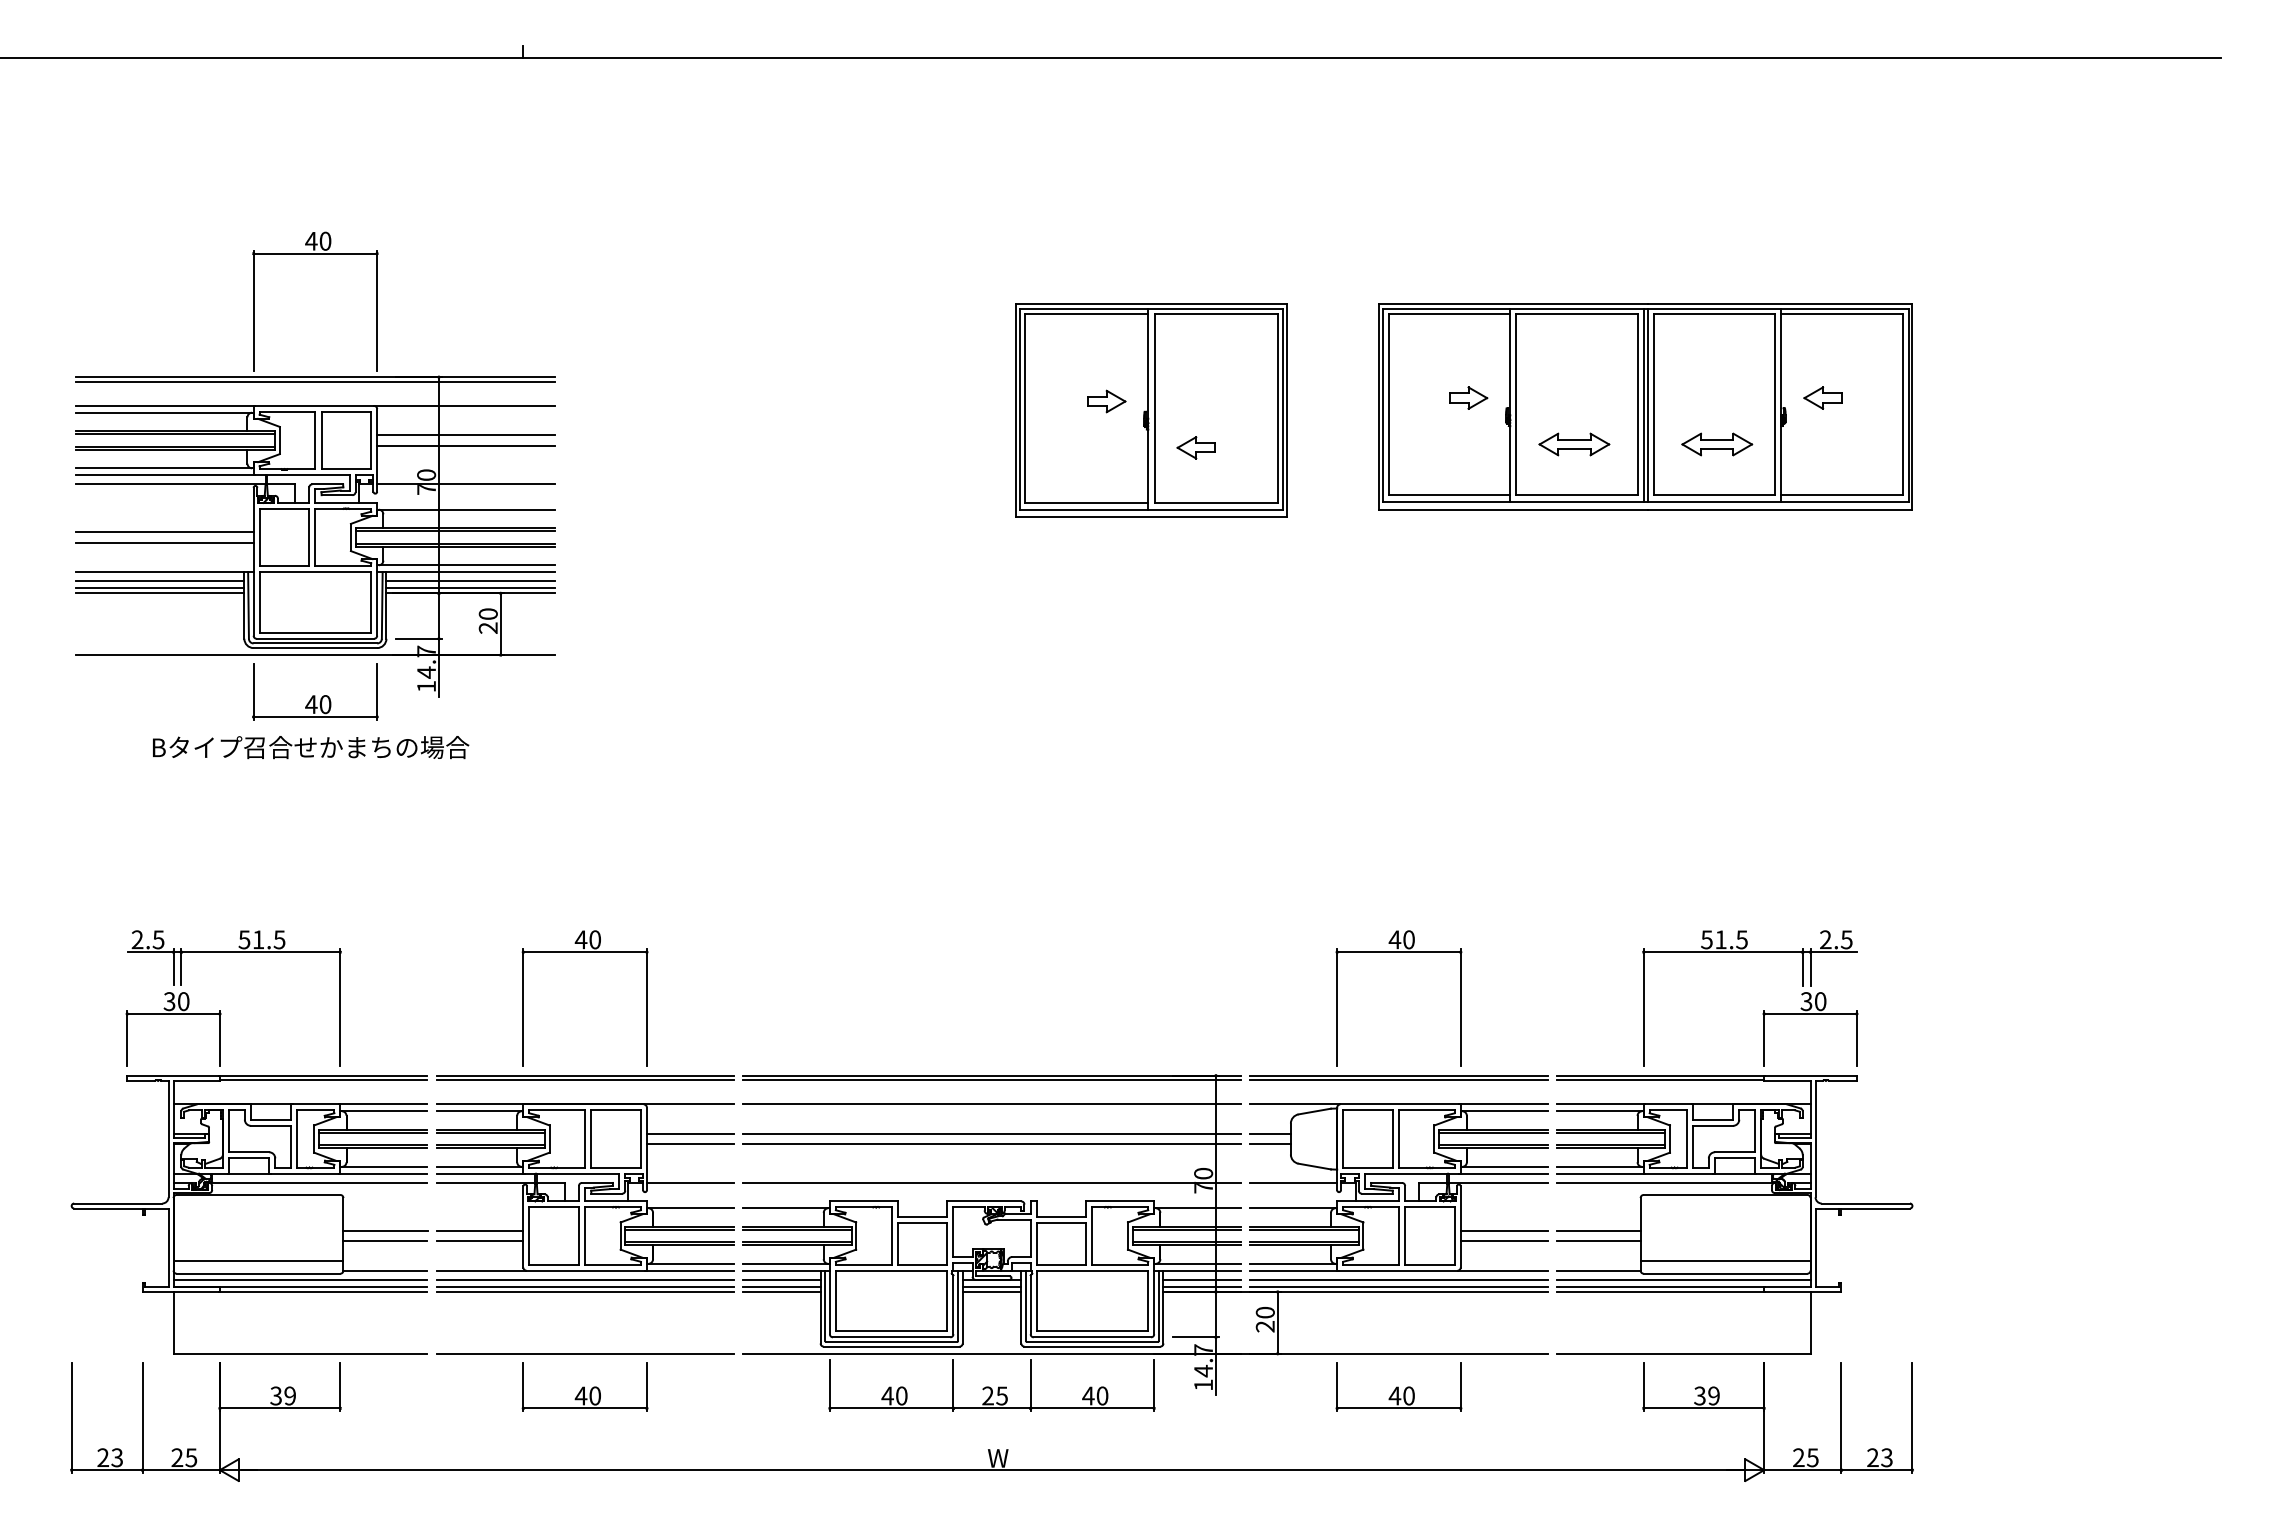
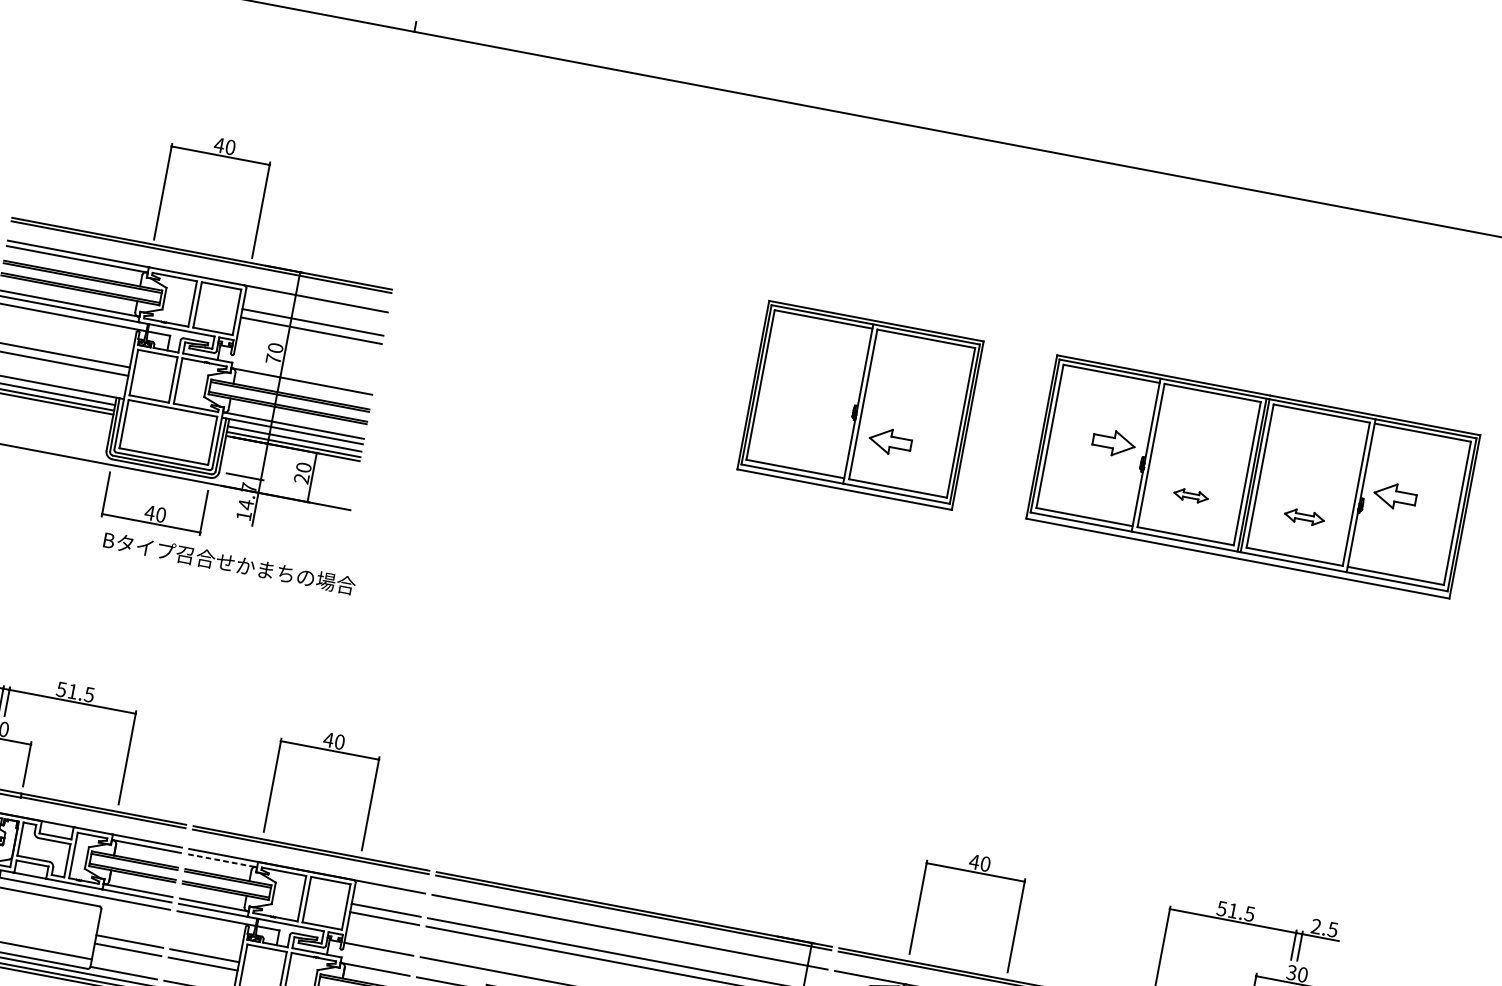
part: (1468, 397) -> (1114, 442), size x1.4
part: (1822, 397) -> (1394, 495), size x1.4
part: (1106, 401) -> (826, 391), removed
part: (1574, 444) -> (1191, 495), size x0.6
part: (1717, 444) -> (1304, 517), size x0.7
part: (1195, 447) -> (889, 441), size x1.4
line: (465, 484) -> (305, 361), removed
text: (311, 747) -> (230, 563), moved
line: (480, 1111) -> (223, 861), solid -> dashed

